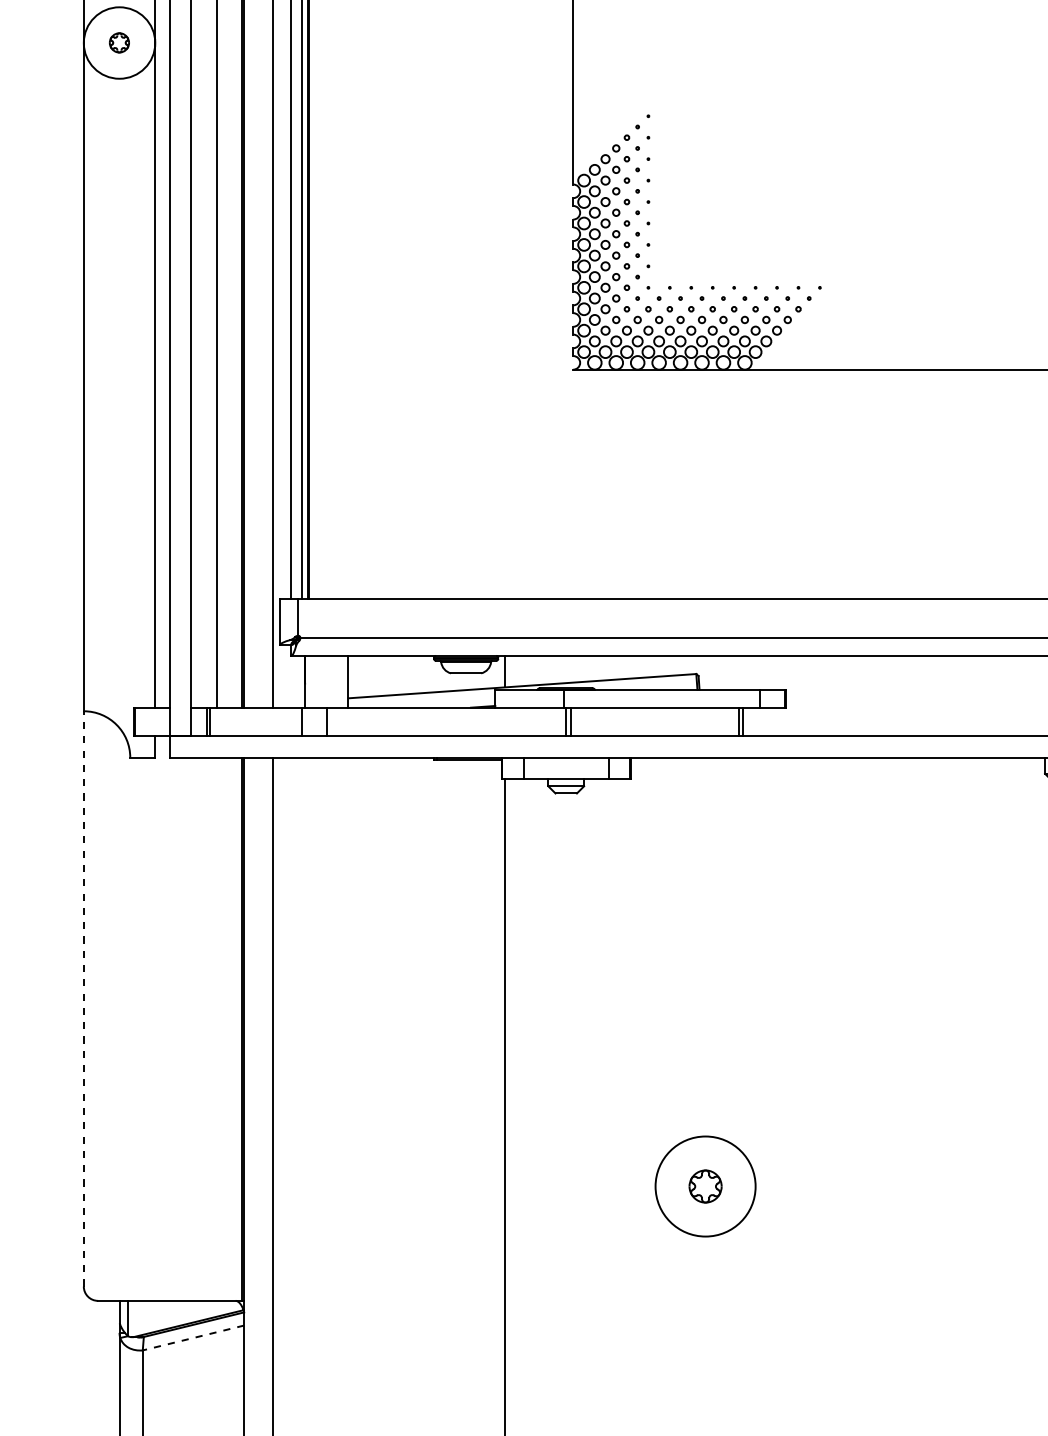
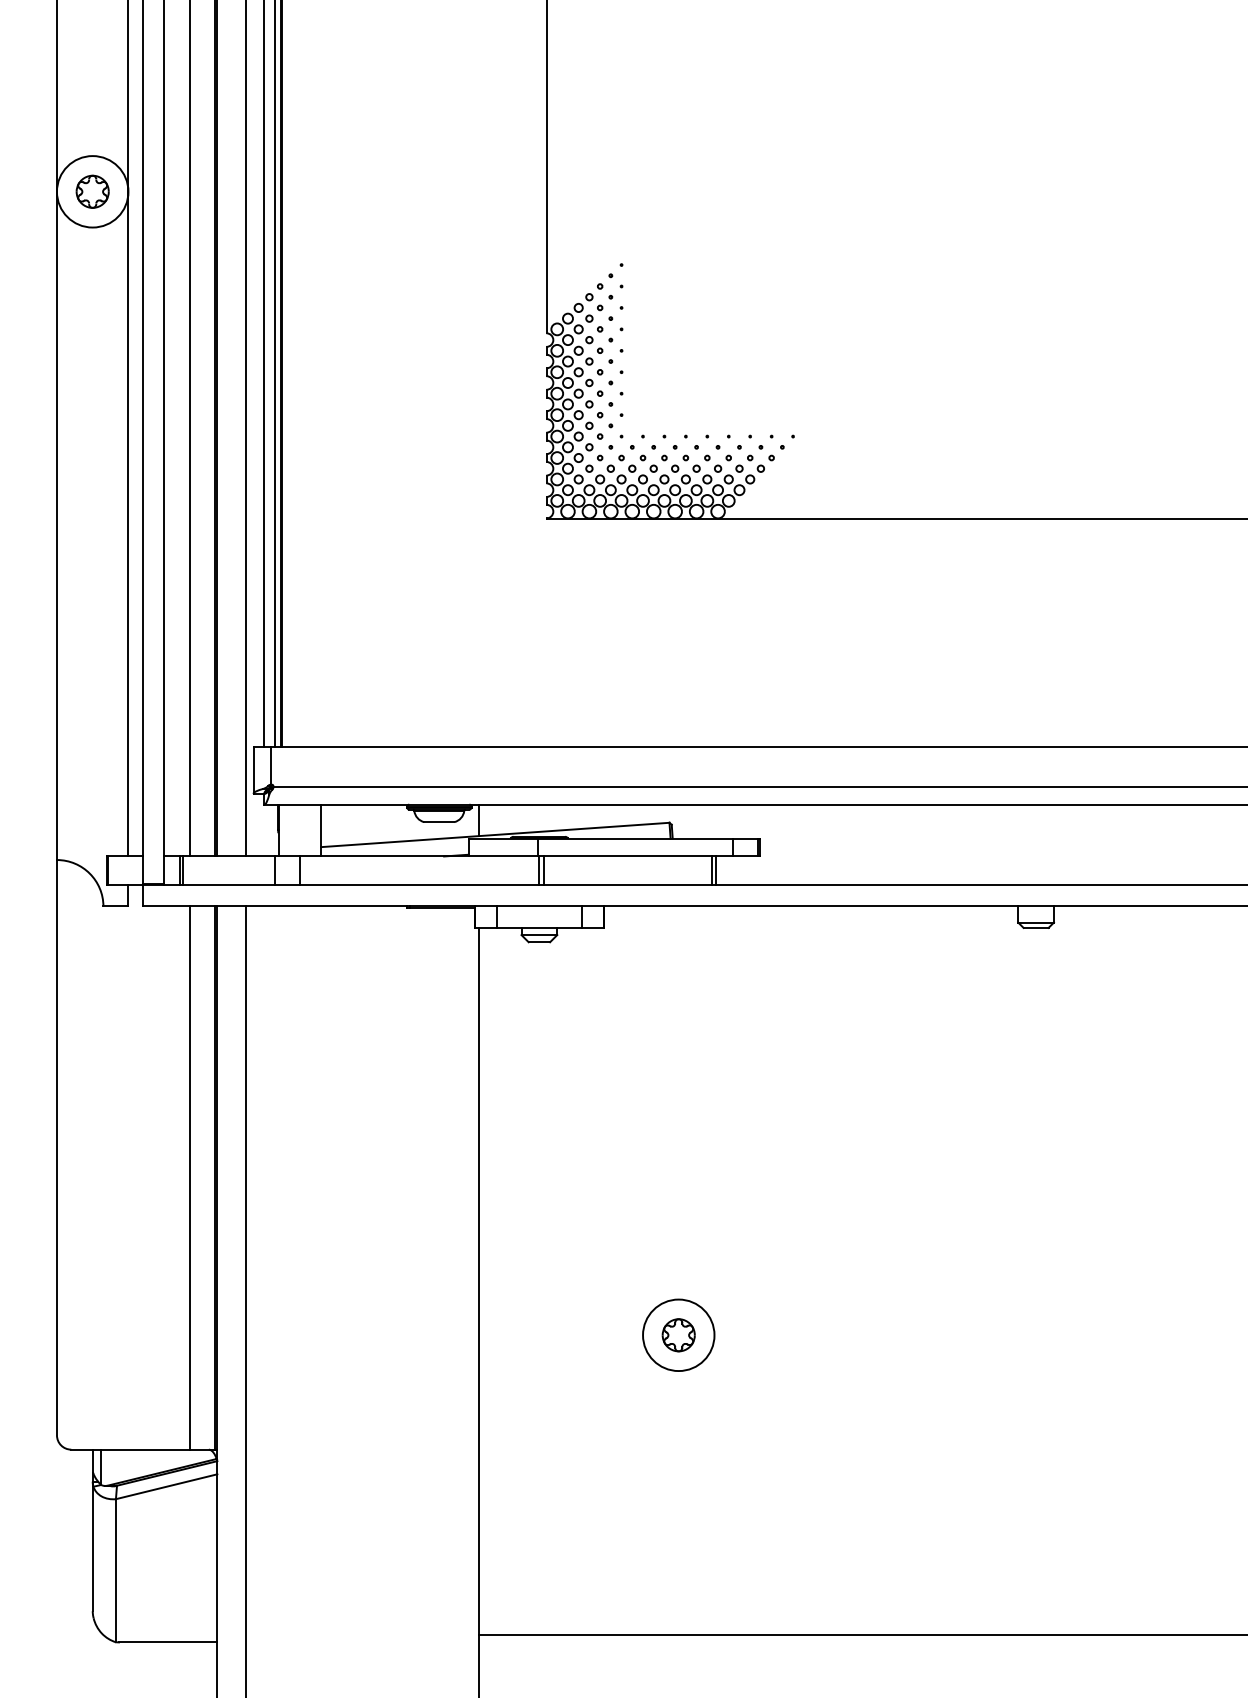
part: (119, 42) -> (92, 191), size x1.67
line: (83, 998) -> (56, 1147), dashed -> solid
line: (217, 1028) -> (190, 1177), added
circle: (705, 1186) -> (678, 1335), size x0.71
line: (193, 1337) -> (166, 1486), dashed -> solid

